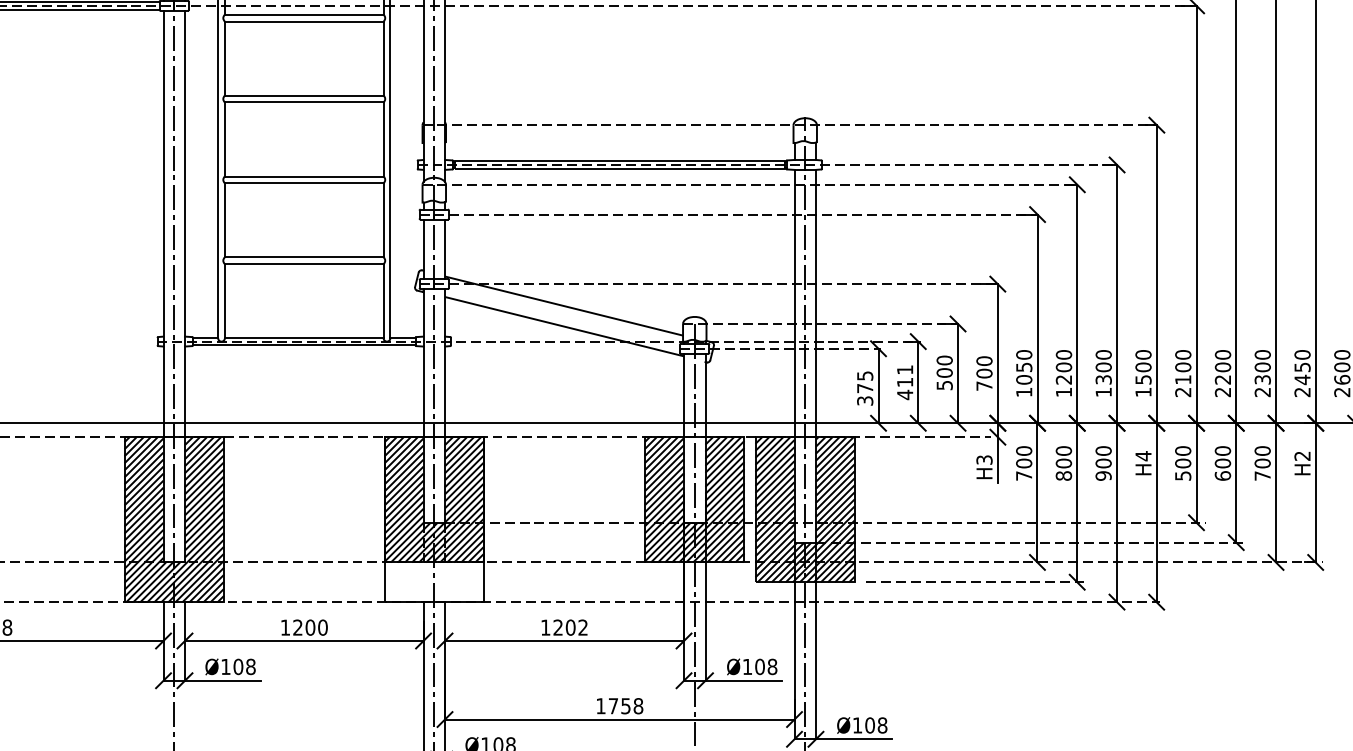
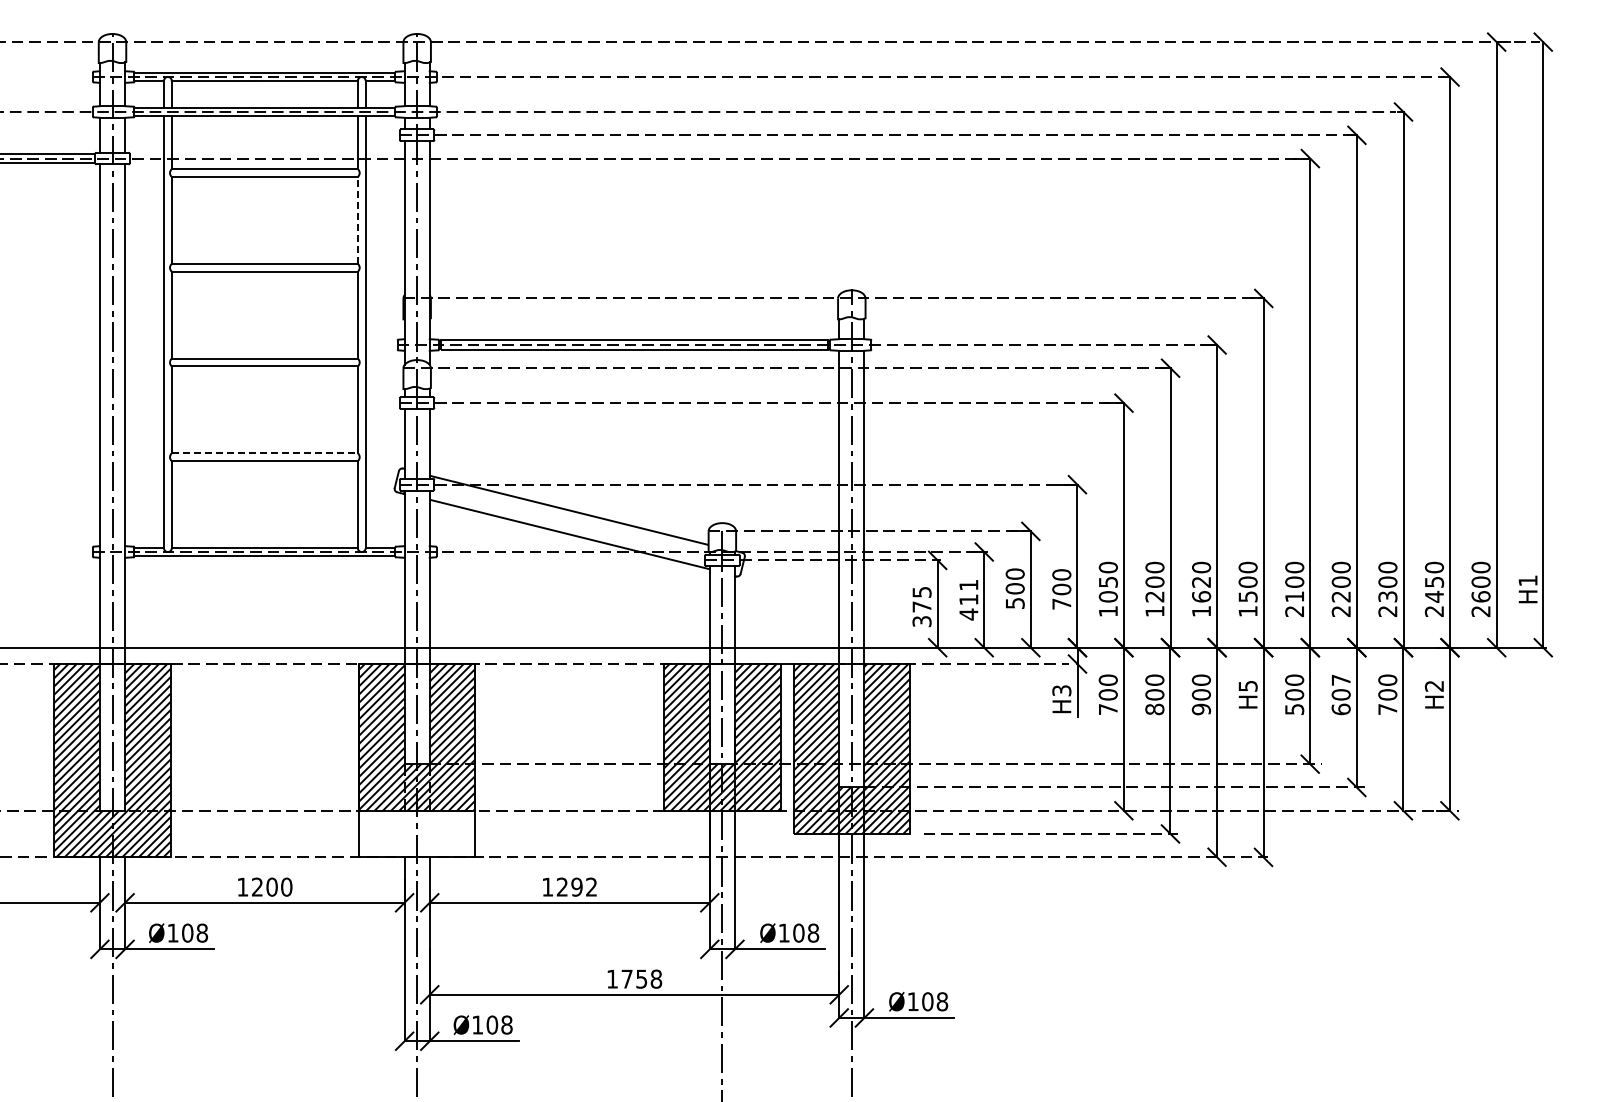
line: (383, 57) -> (357, 219), solid -> dashed
line: (304, 257) -> (265, 453), solid -> dashed
text: (1103, 373) -> (1201, 589), 1300 -> 1620
text: (1222, 450) -> (1340, 679), 600 -> 607
text: (1142, 456) -> (1247, 686), H4 -> H5
text: (570, 627) -> (576, 886), 1202 -> 1292

